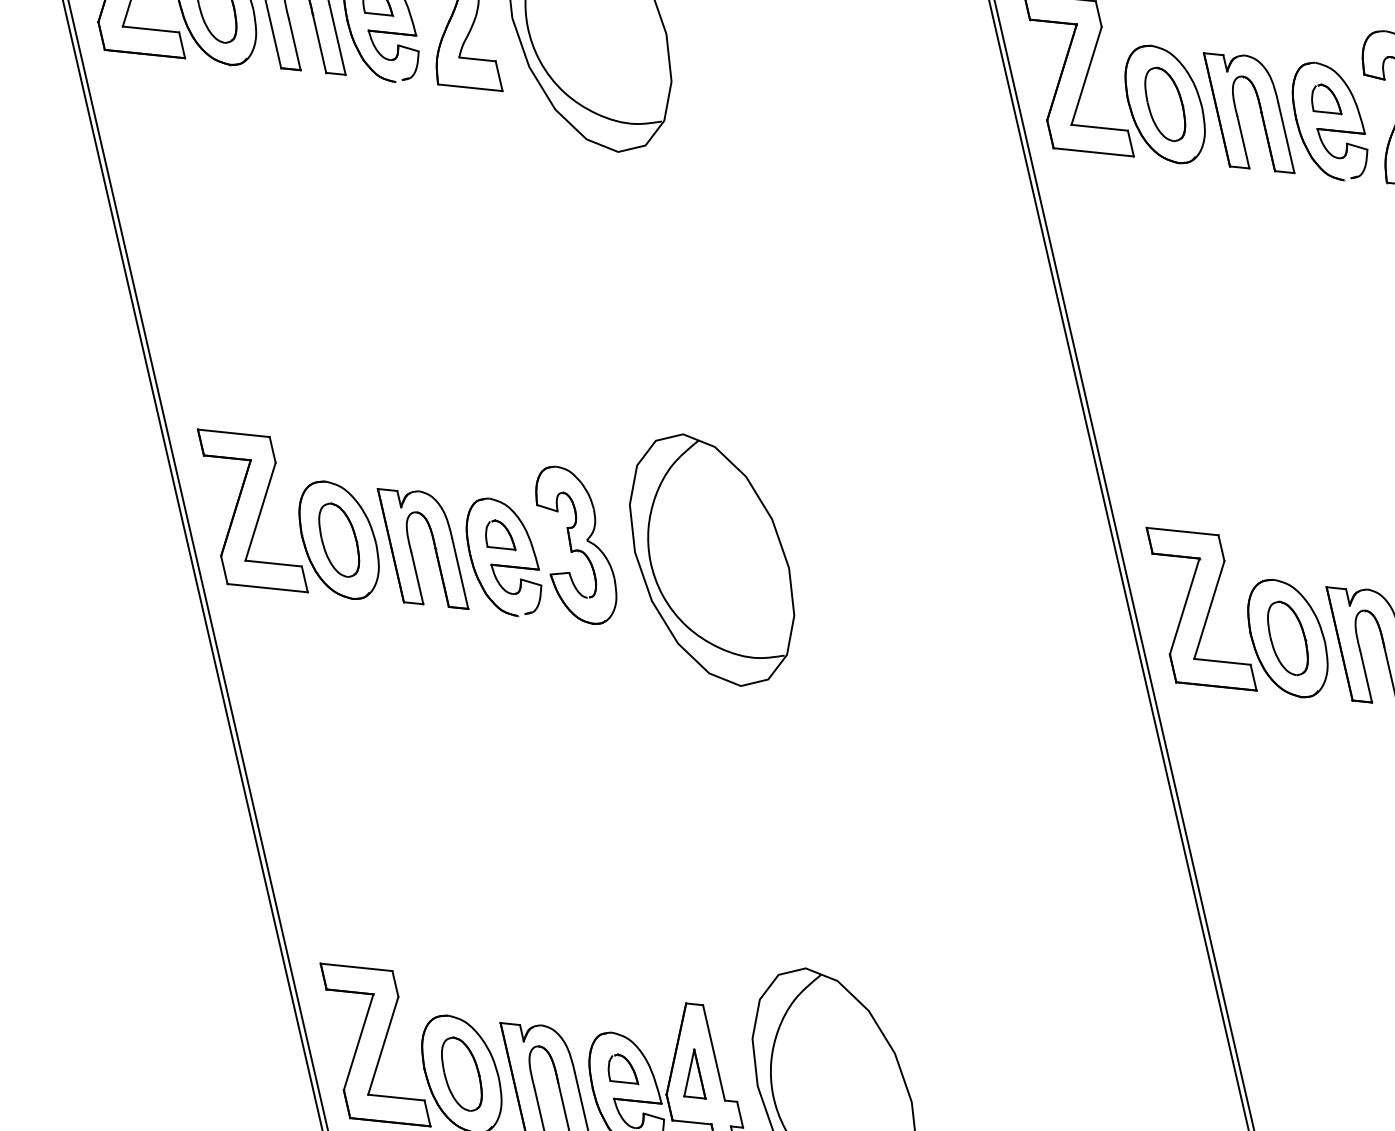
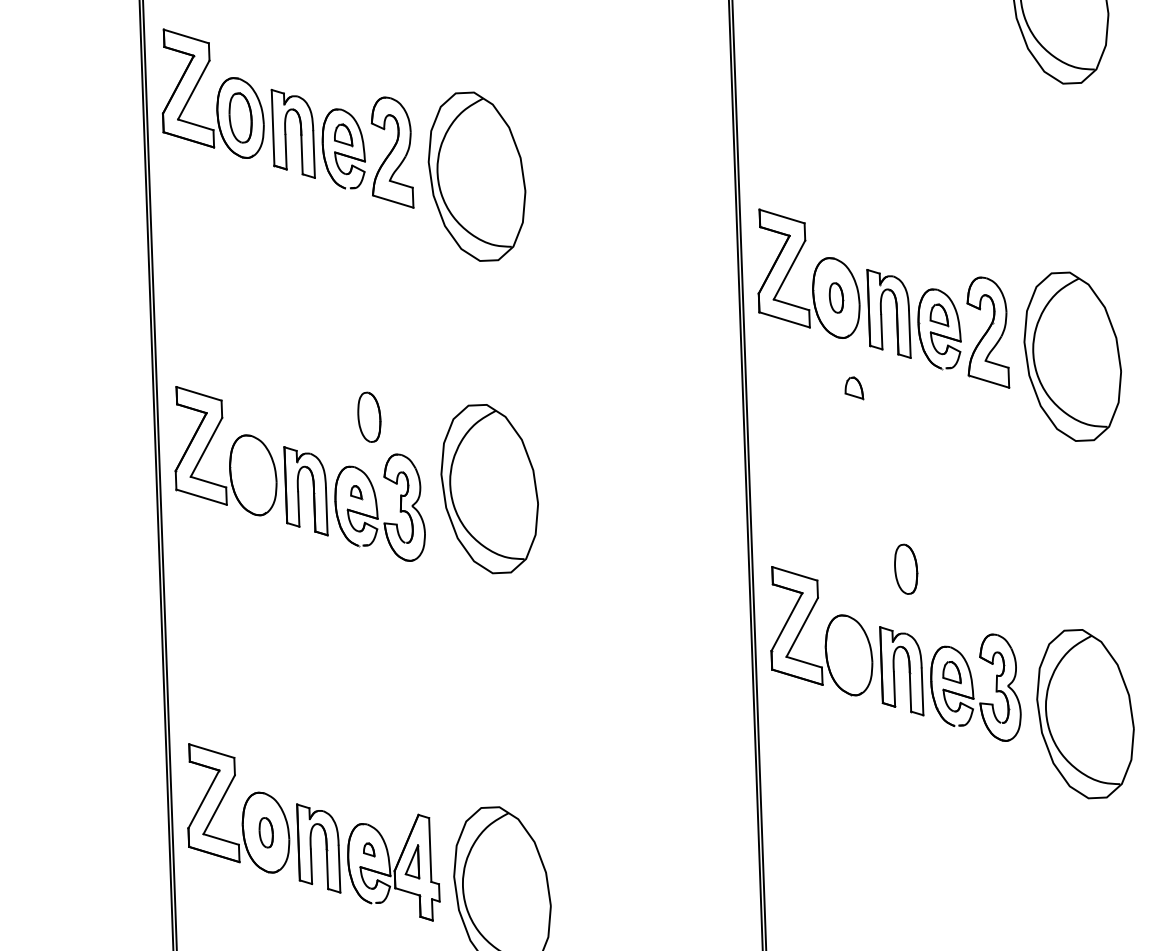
part: (1165, 103) -> (836, 297), size x0.6
part: (1218, 235) -> (854, 388), added
part: (499, 536) -> (356, 492), size x0.6
part: (339, 538) -> (369, 416), moved
part: (711, 560) -> (489, 489), moved
part: (1288, 637) -> (906, 568), moved
part: (622, 1069) -> (369, 849), size x0.6
part: (462, 1073) -> (266, 832), size x0.6

